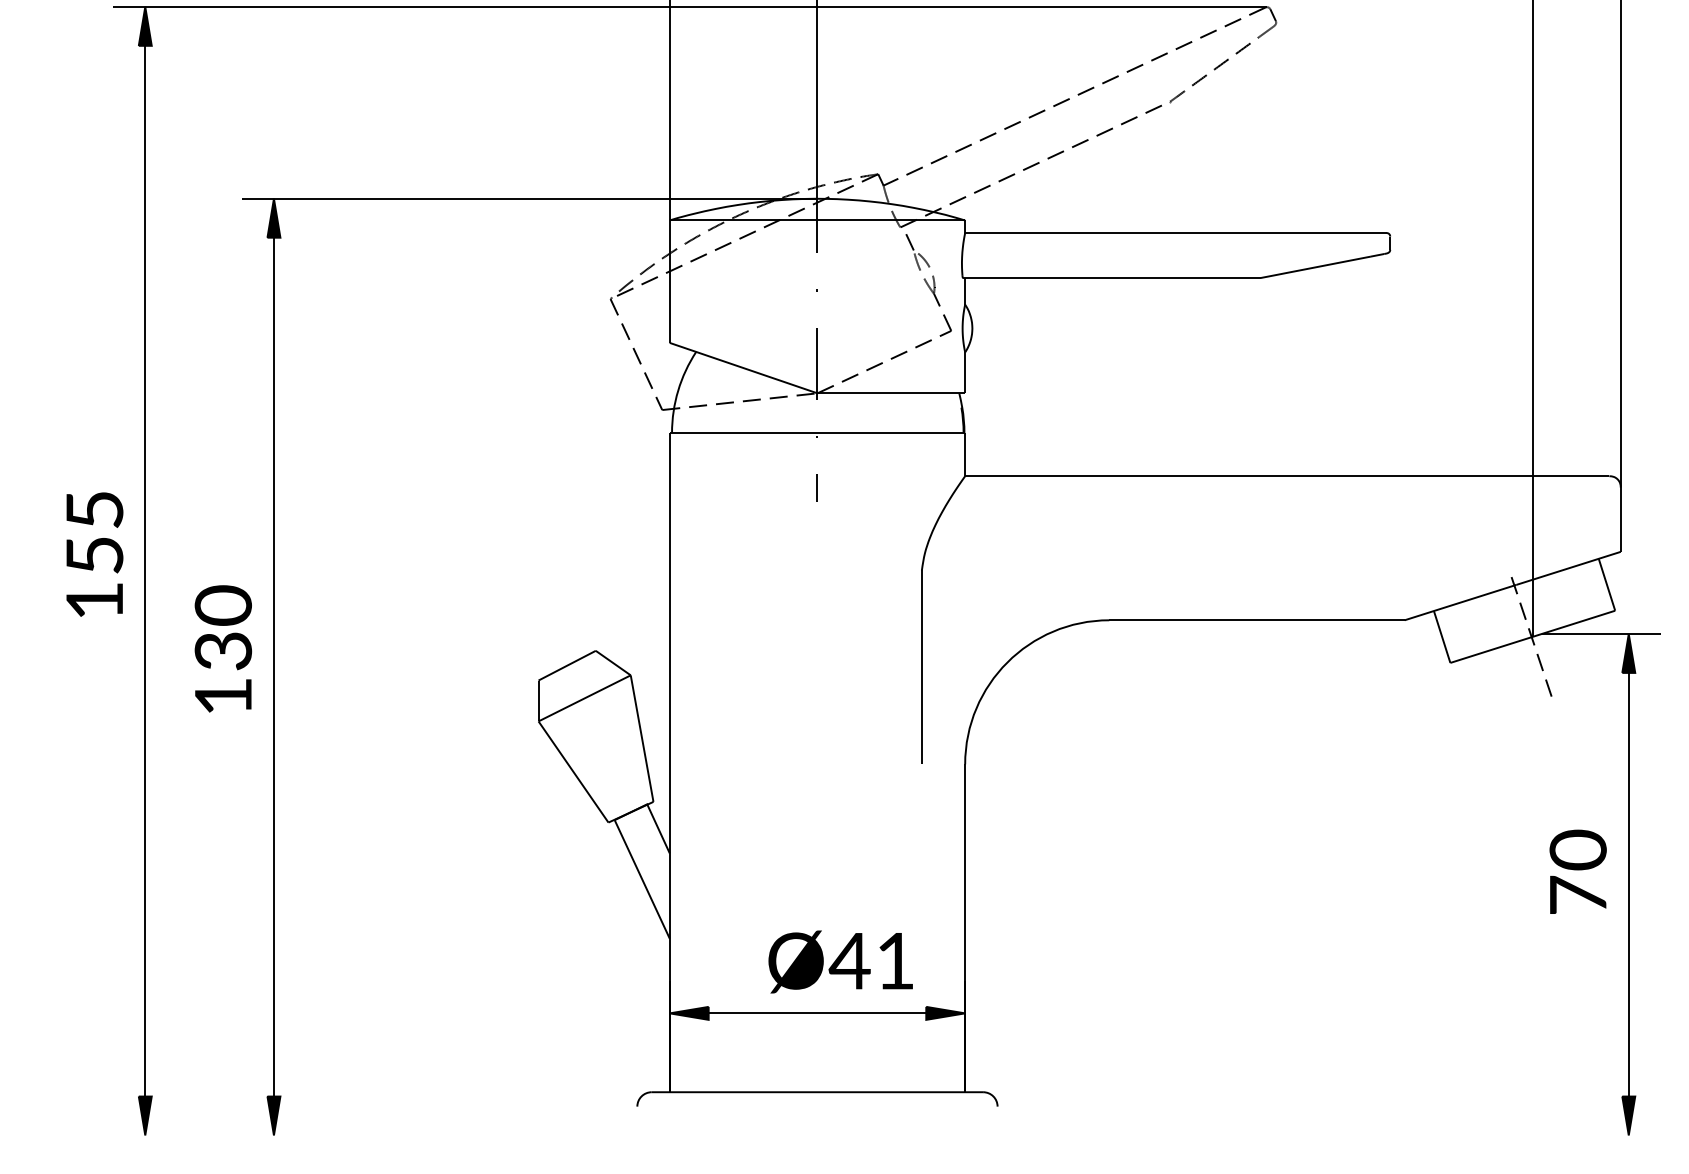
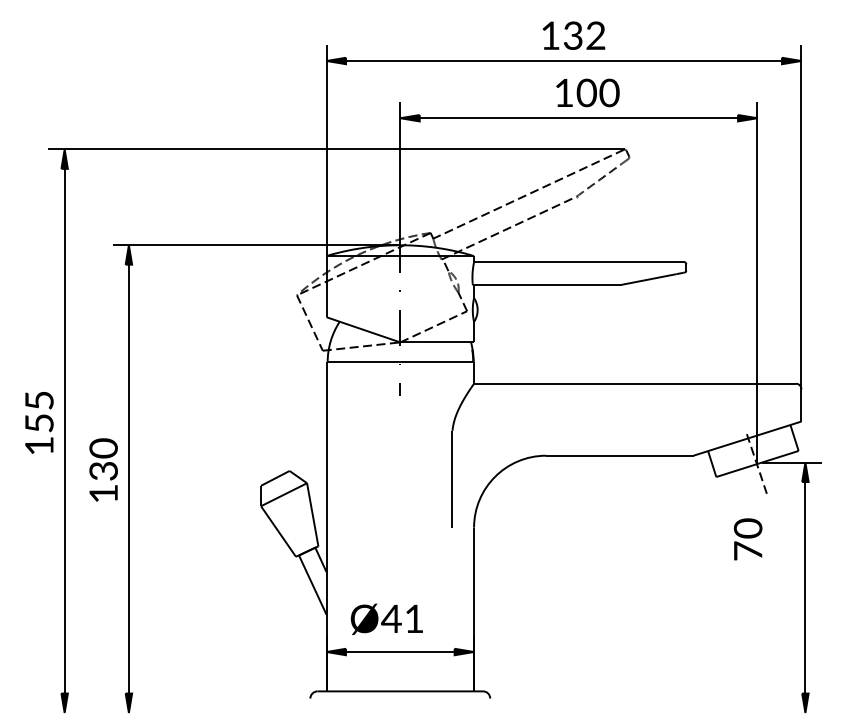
text: (1576, 872) -> (747, 539), moved
text: (839, 960) -> (386, 618), moved

